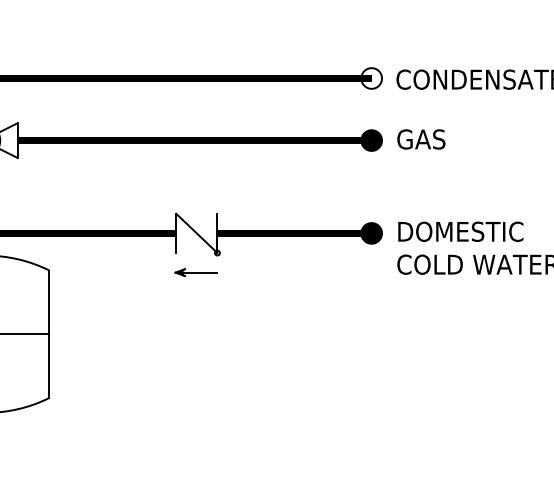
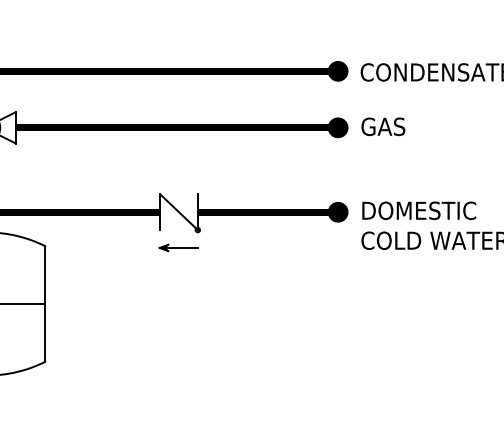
fill: (371, 78) -> (337, 71), added

